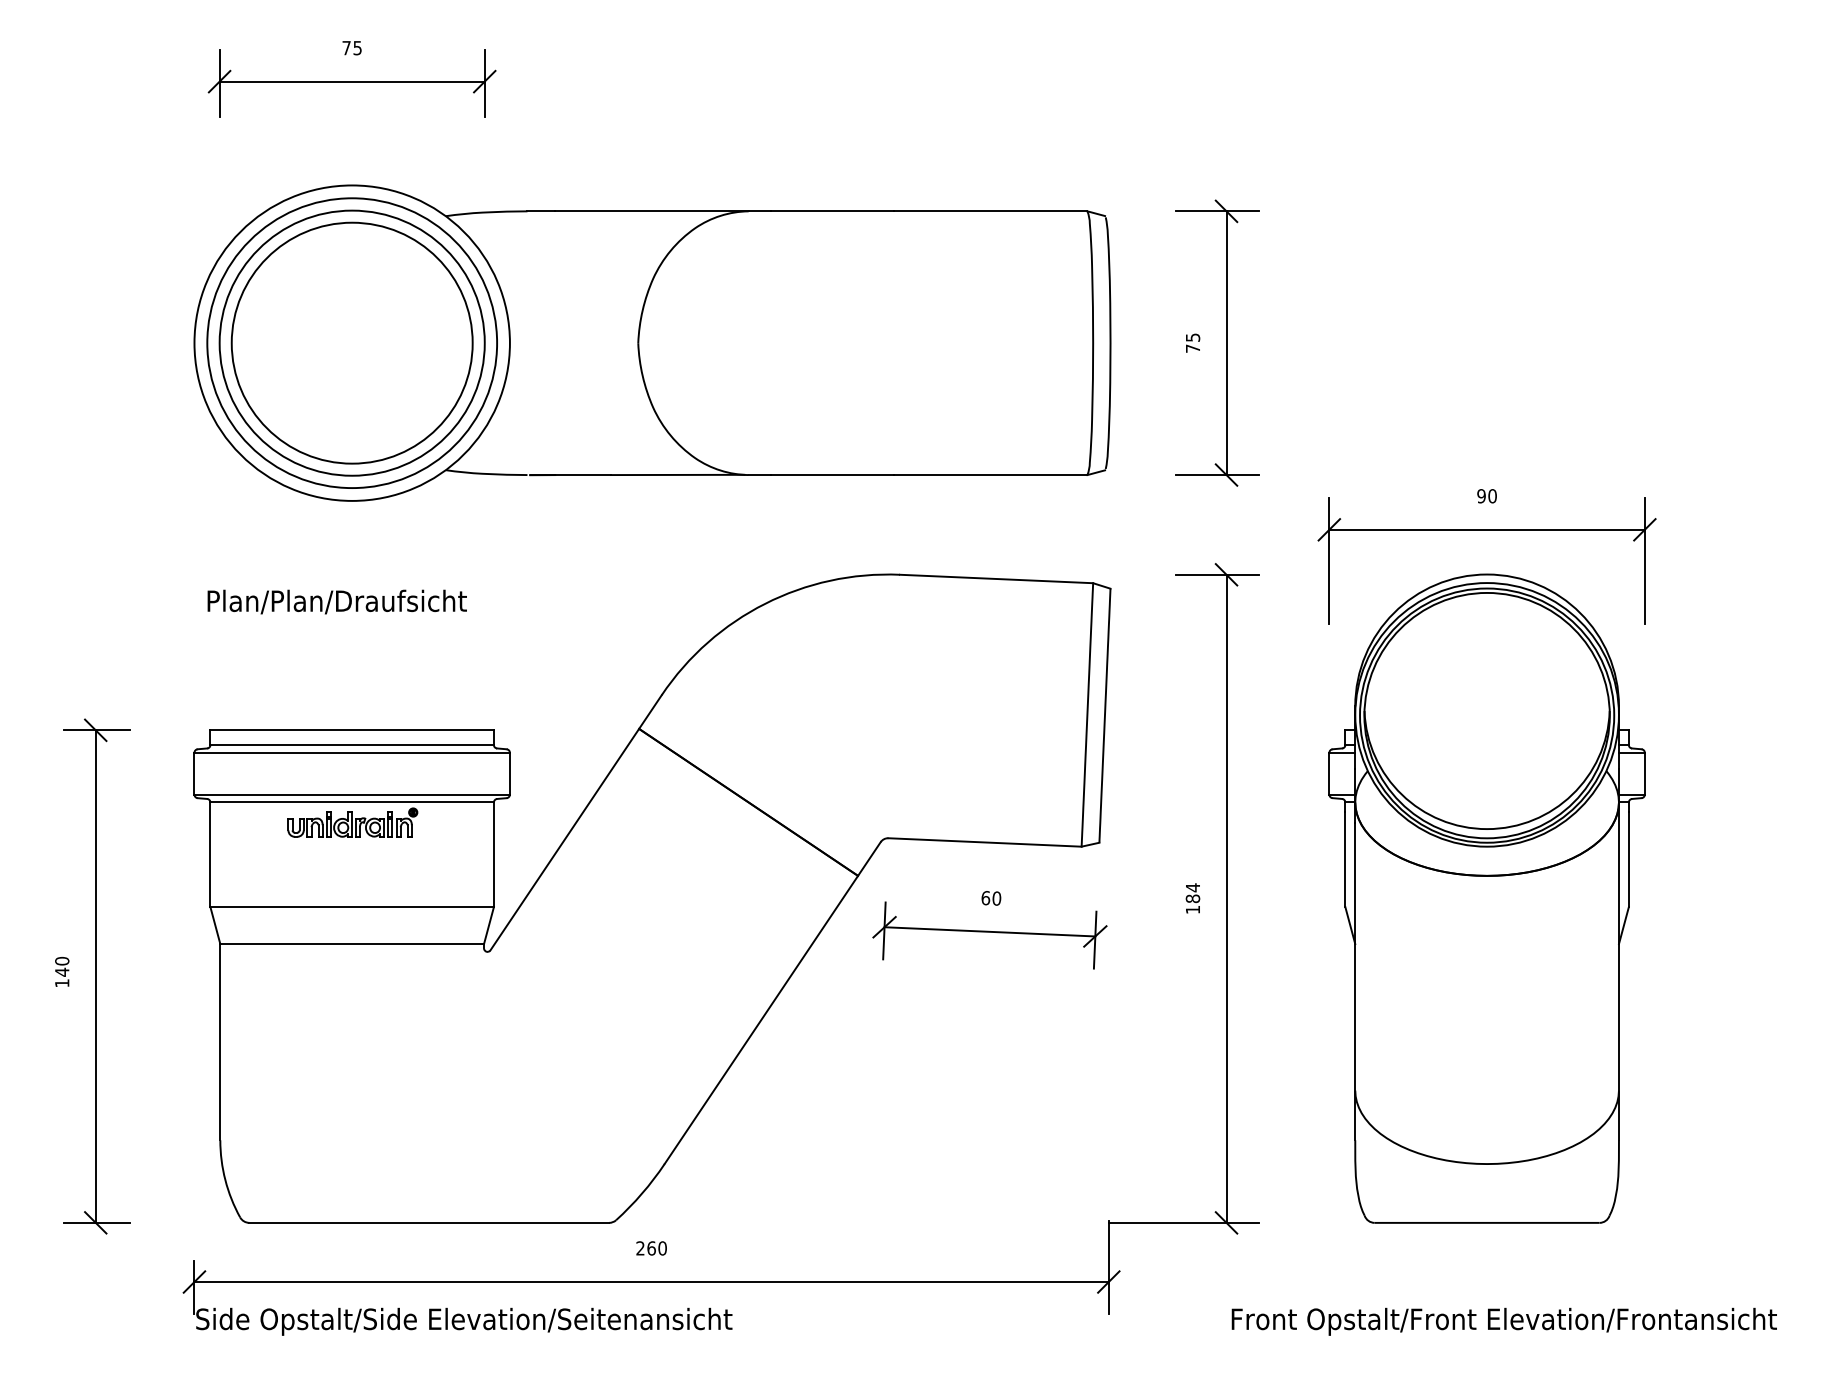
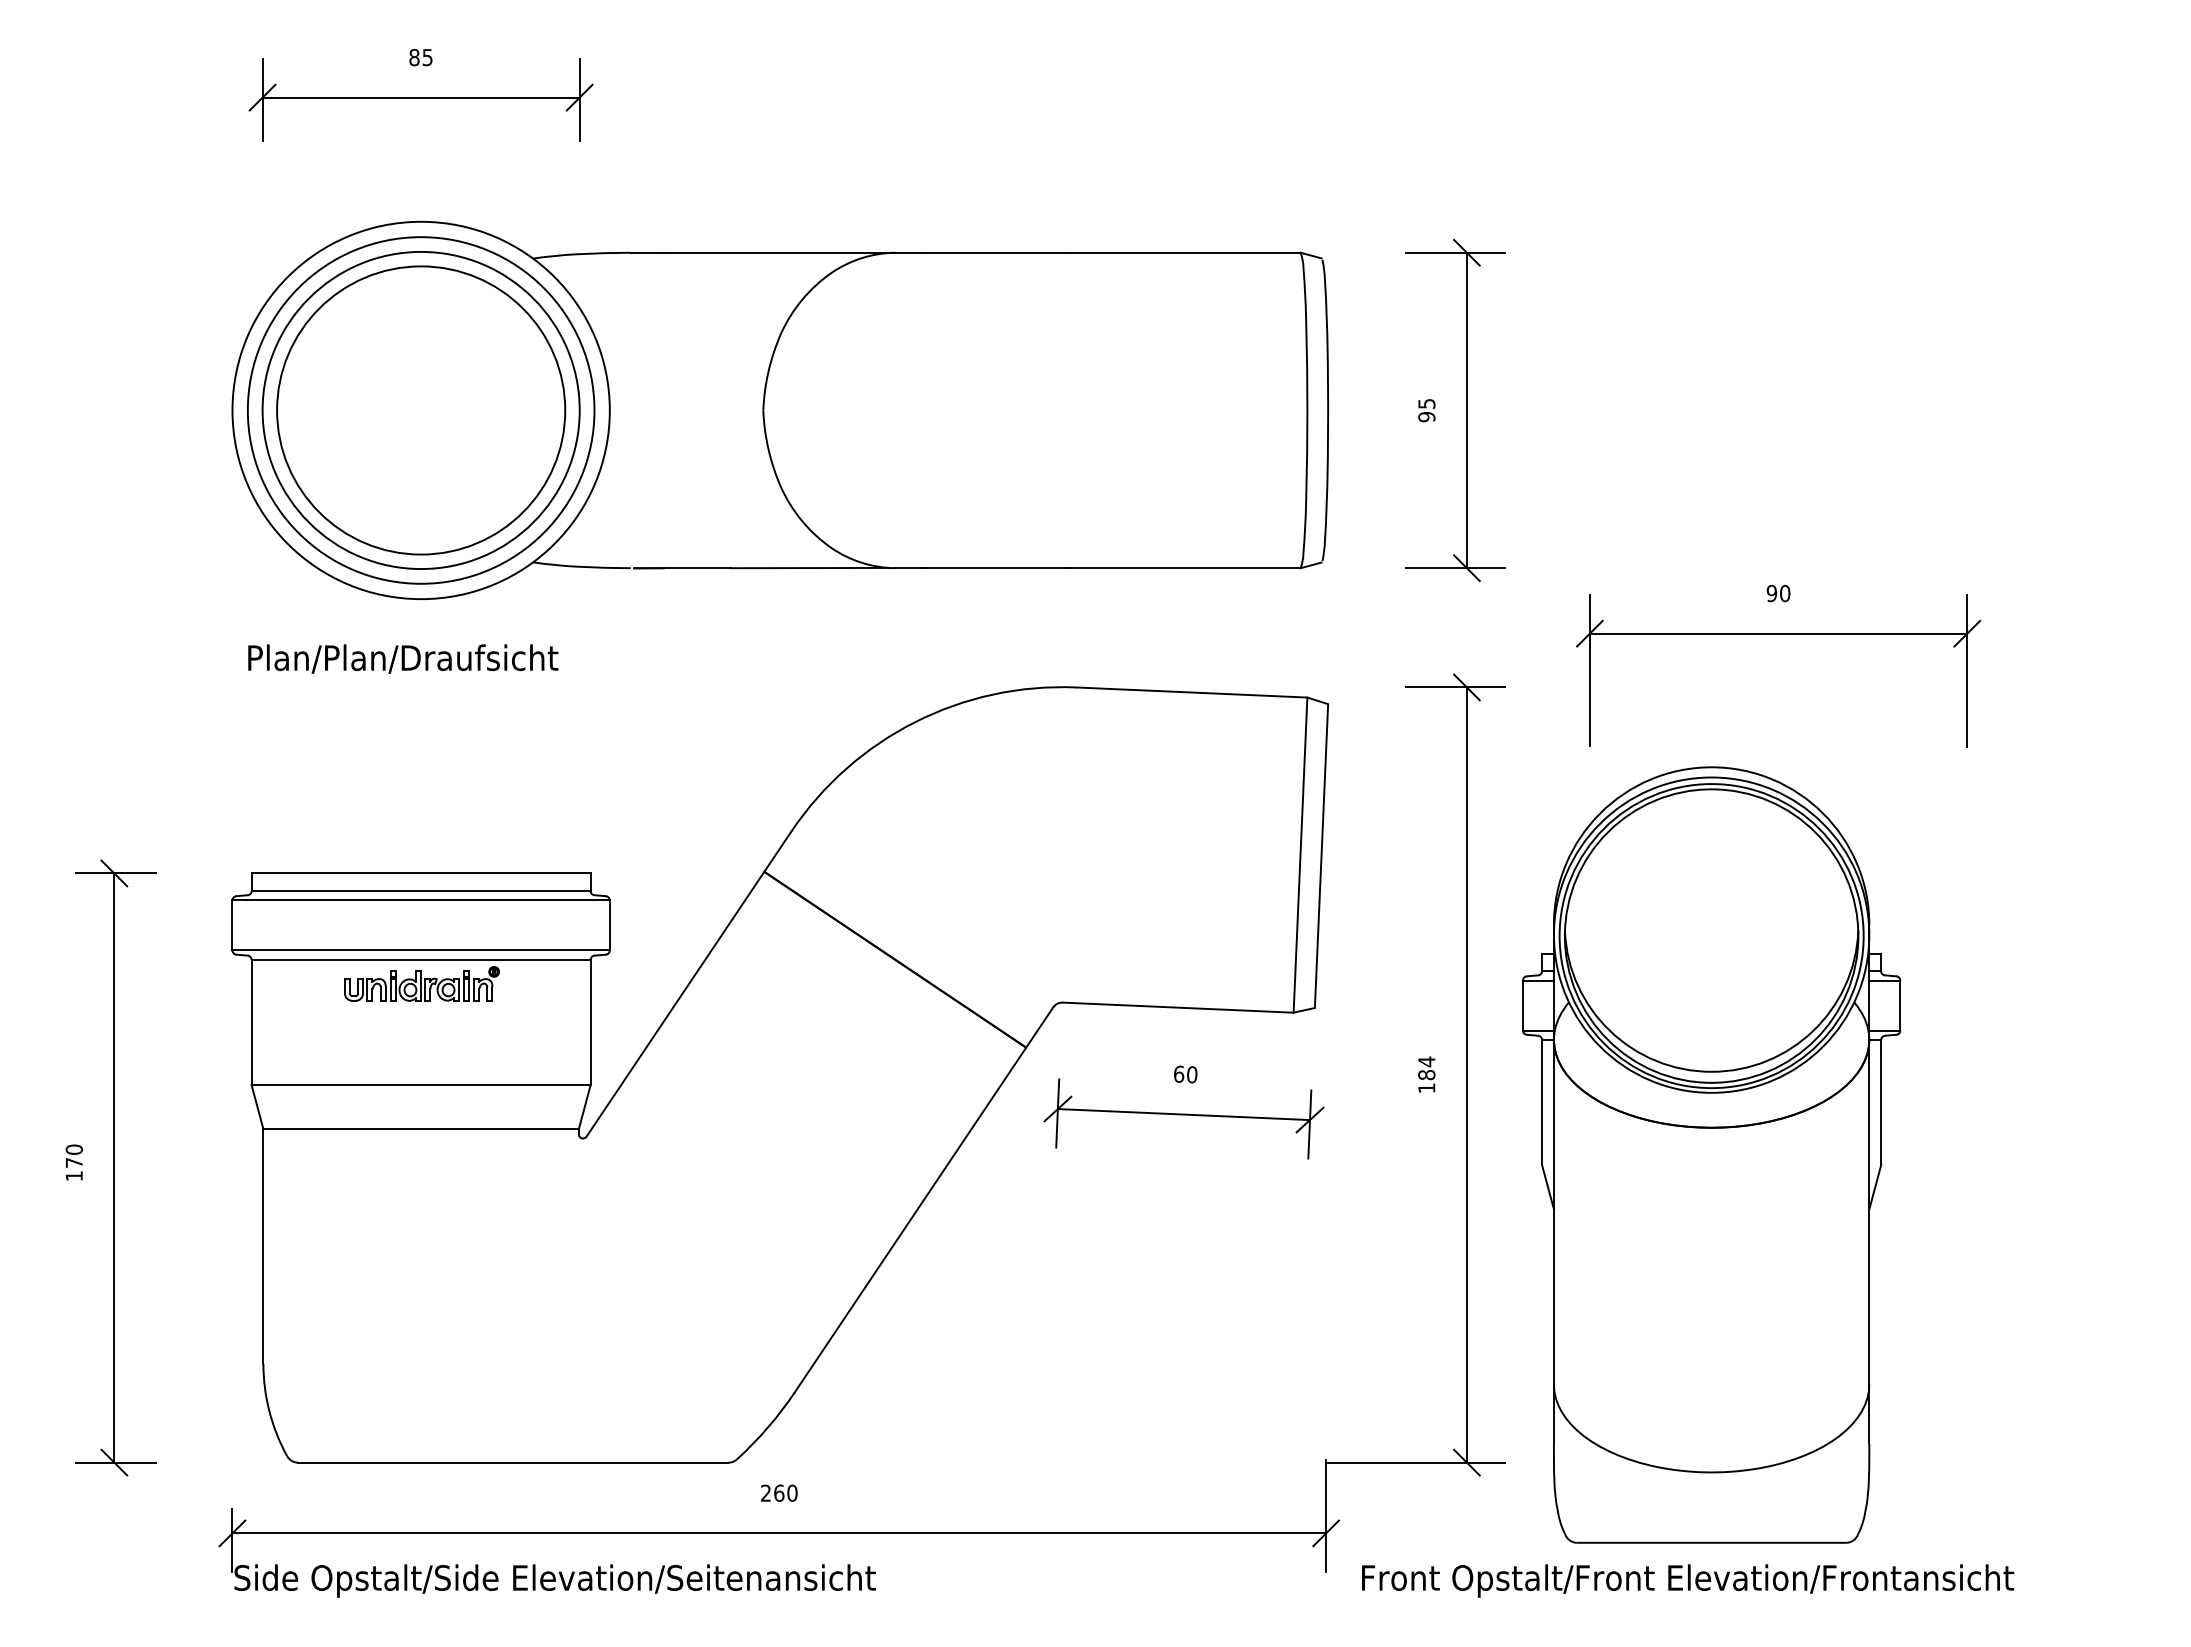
text: (346, 47) -> (414, 56), 75 -> 85
text: (1192, 348) -> (1426, 416), 75 -> 95
text: (336, 601) -> (402, 658), moved
part: (1486, 898) -> (1710, 1154), moved
text: (62, 971) -> (74, 1161), 140 -> 170
text: (1503, 1321) -> (1686, 1580), moved

